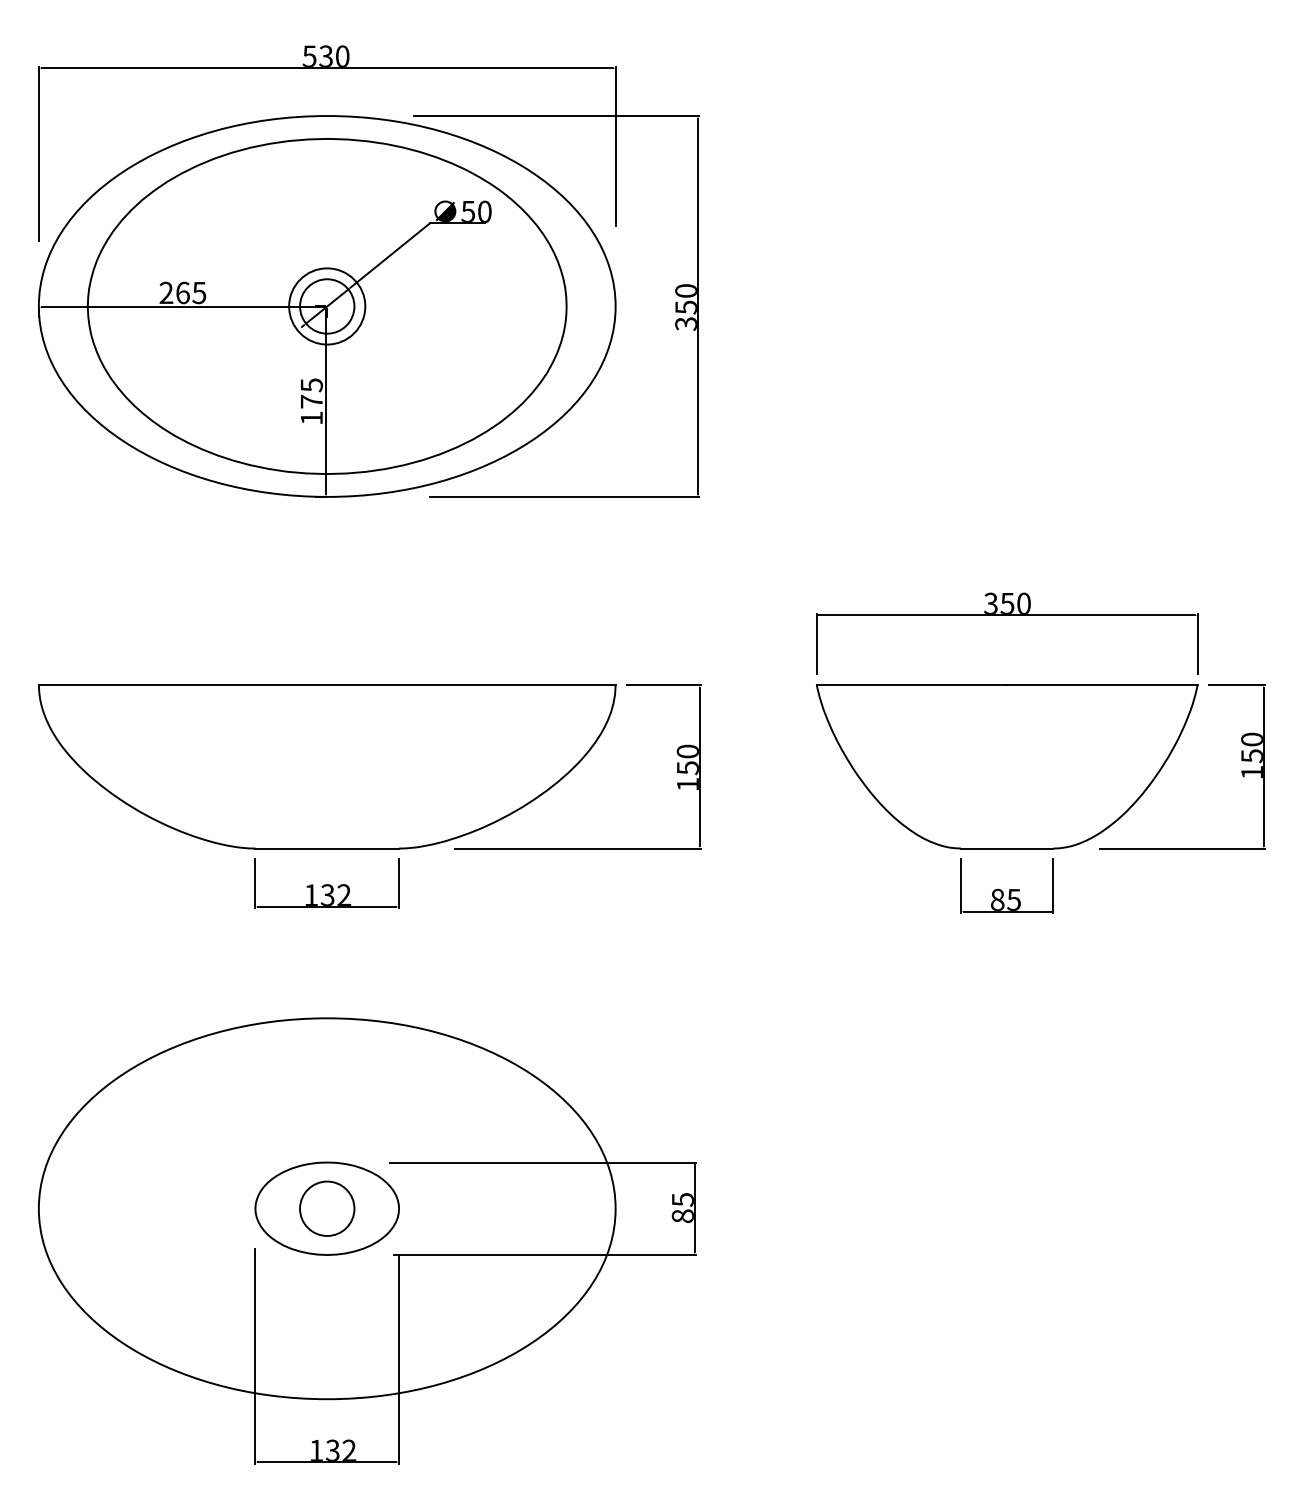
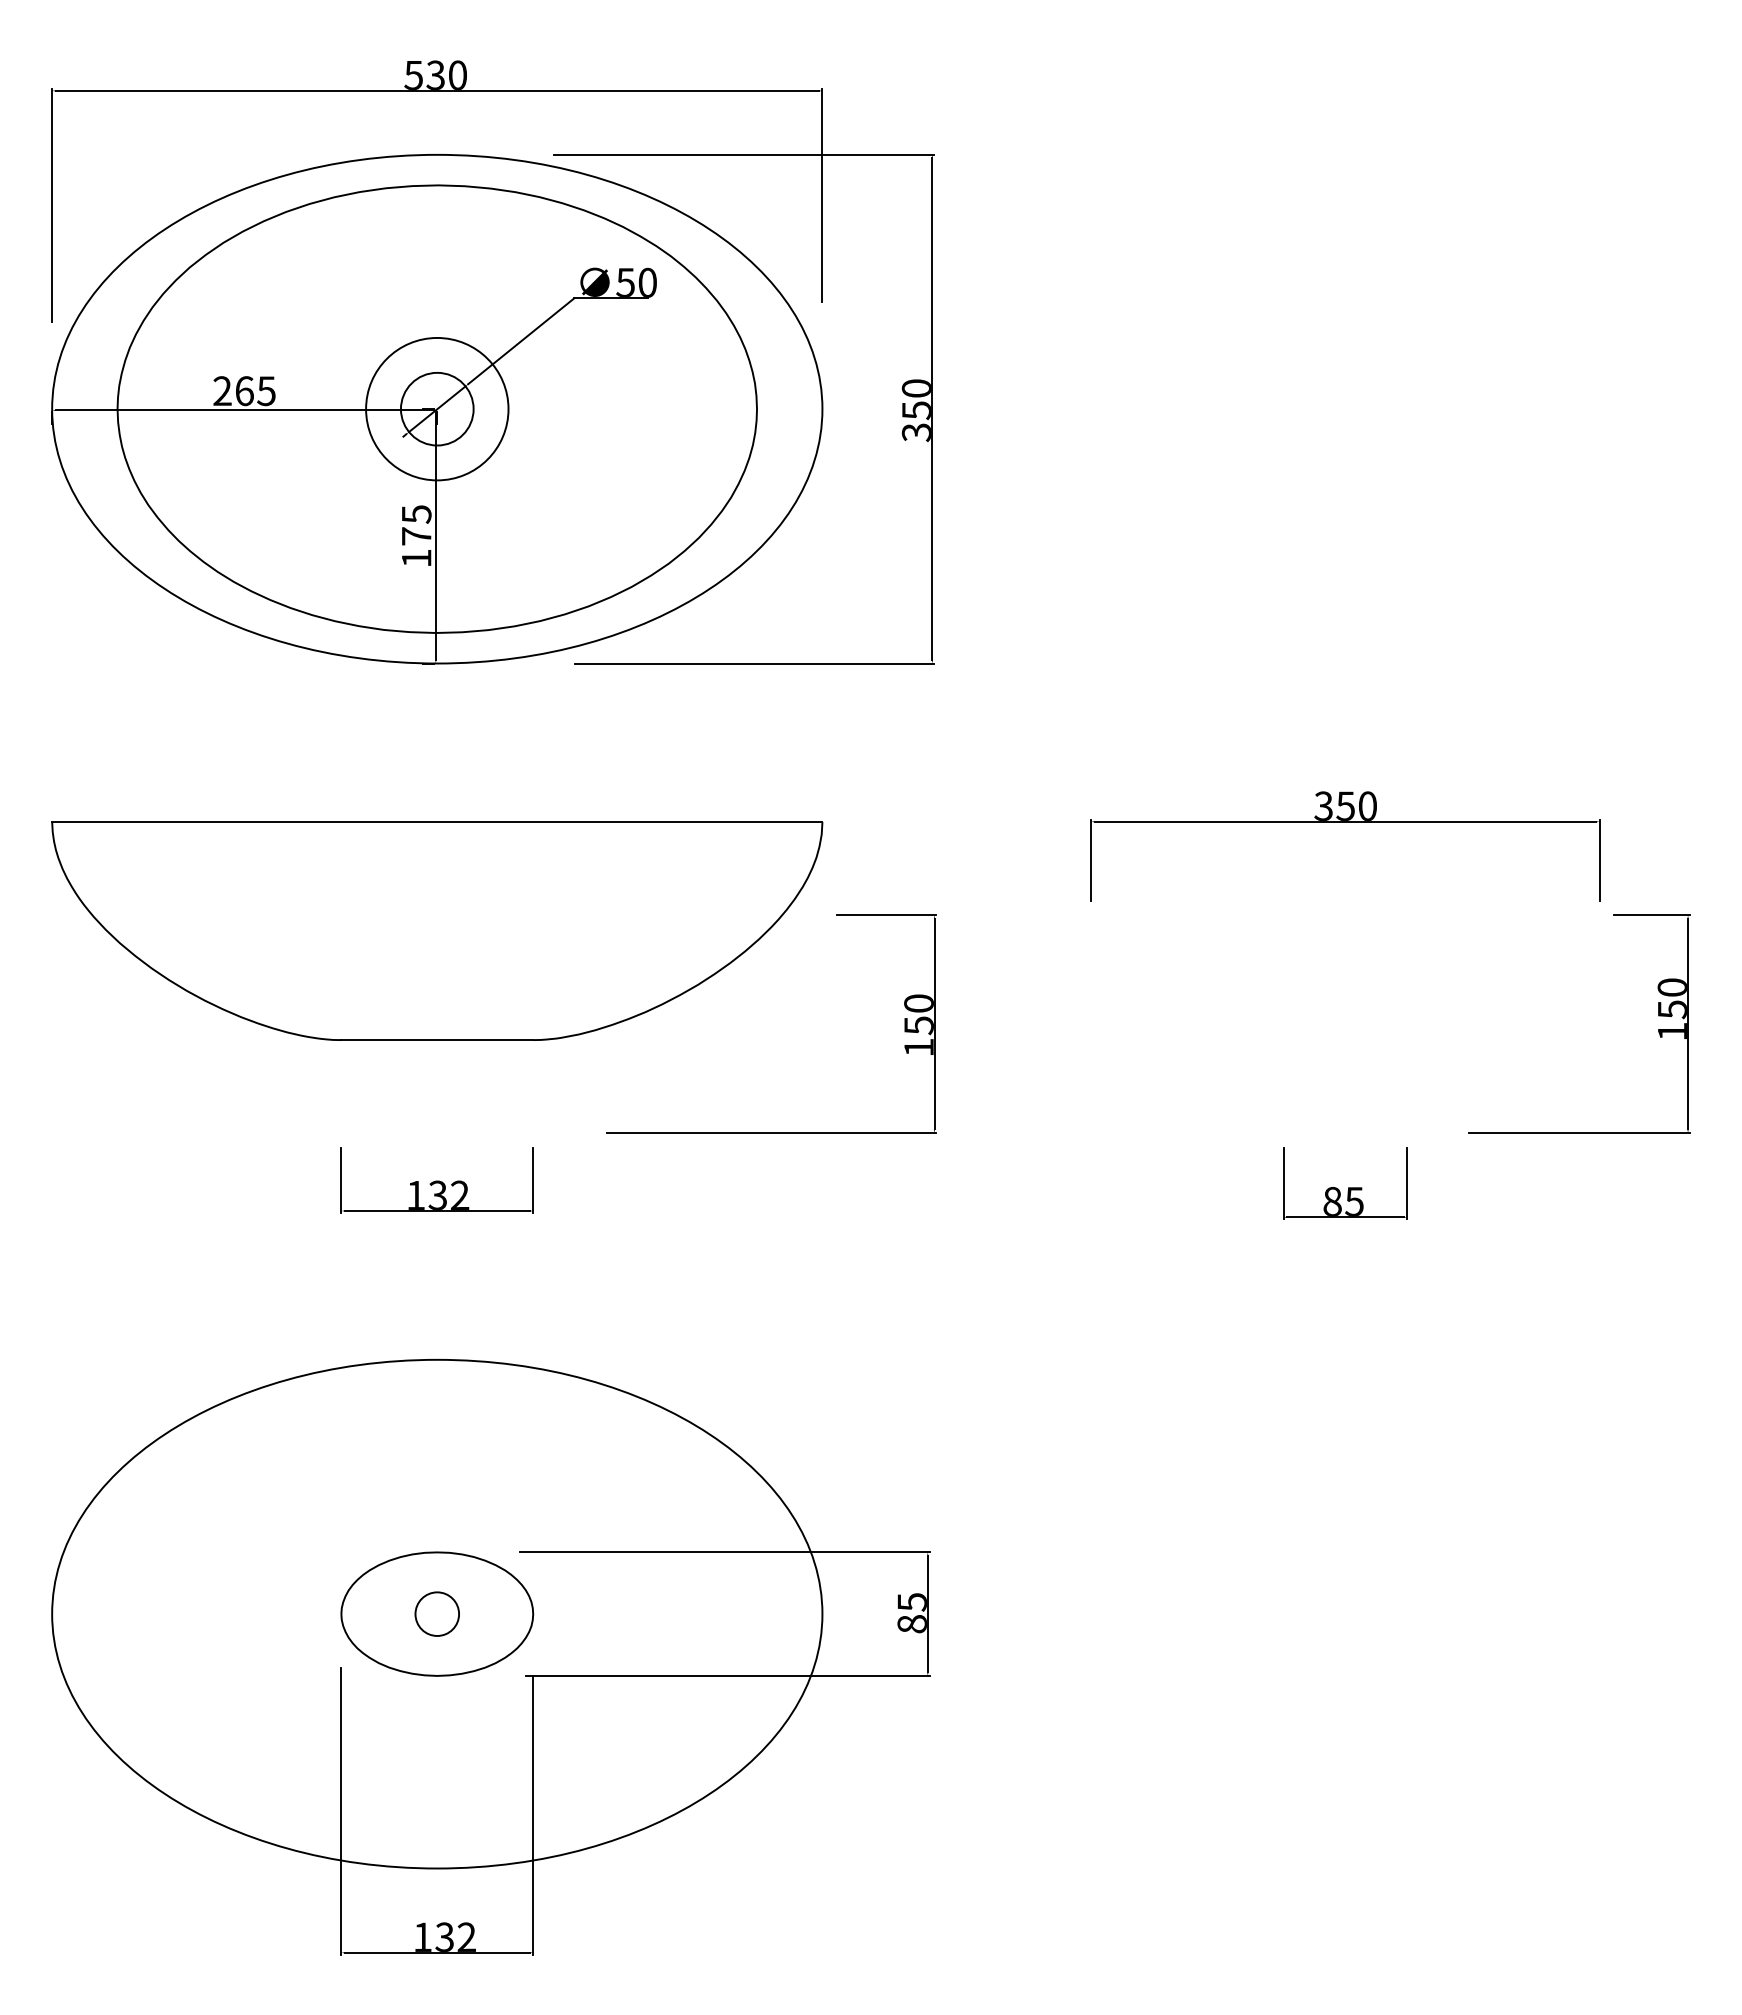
circle: (327, 306) -> (437, 409), size x1.4
part: (327, 766) -> (437, 930), moved
part: (1007, 766) -> (1345, 1023), removed
circle: (326, 1208) -> (436, 1613), size x0.6

